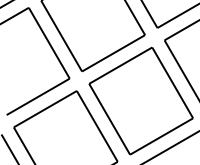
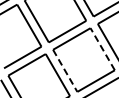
line: (172, 81) -> (102, 48), solid -> dashed
line: (110, 120) -> (65, 71), solid -> dashed

